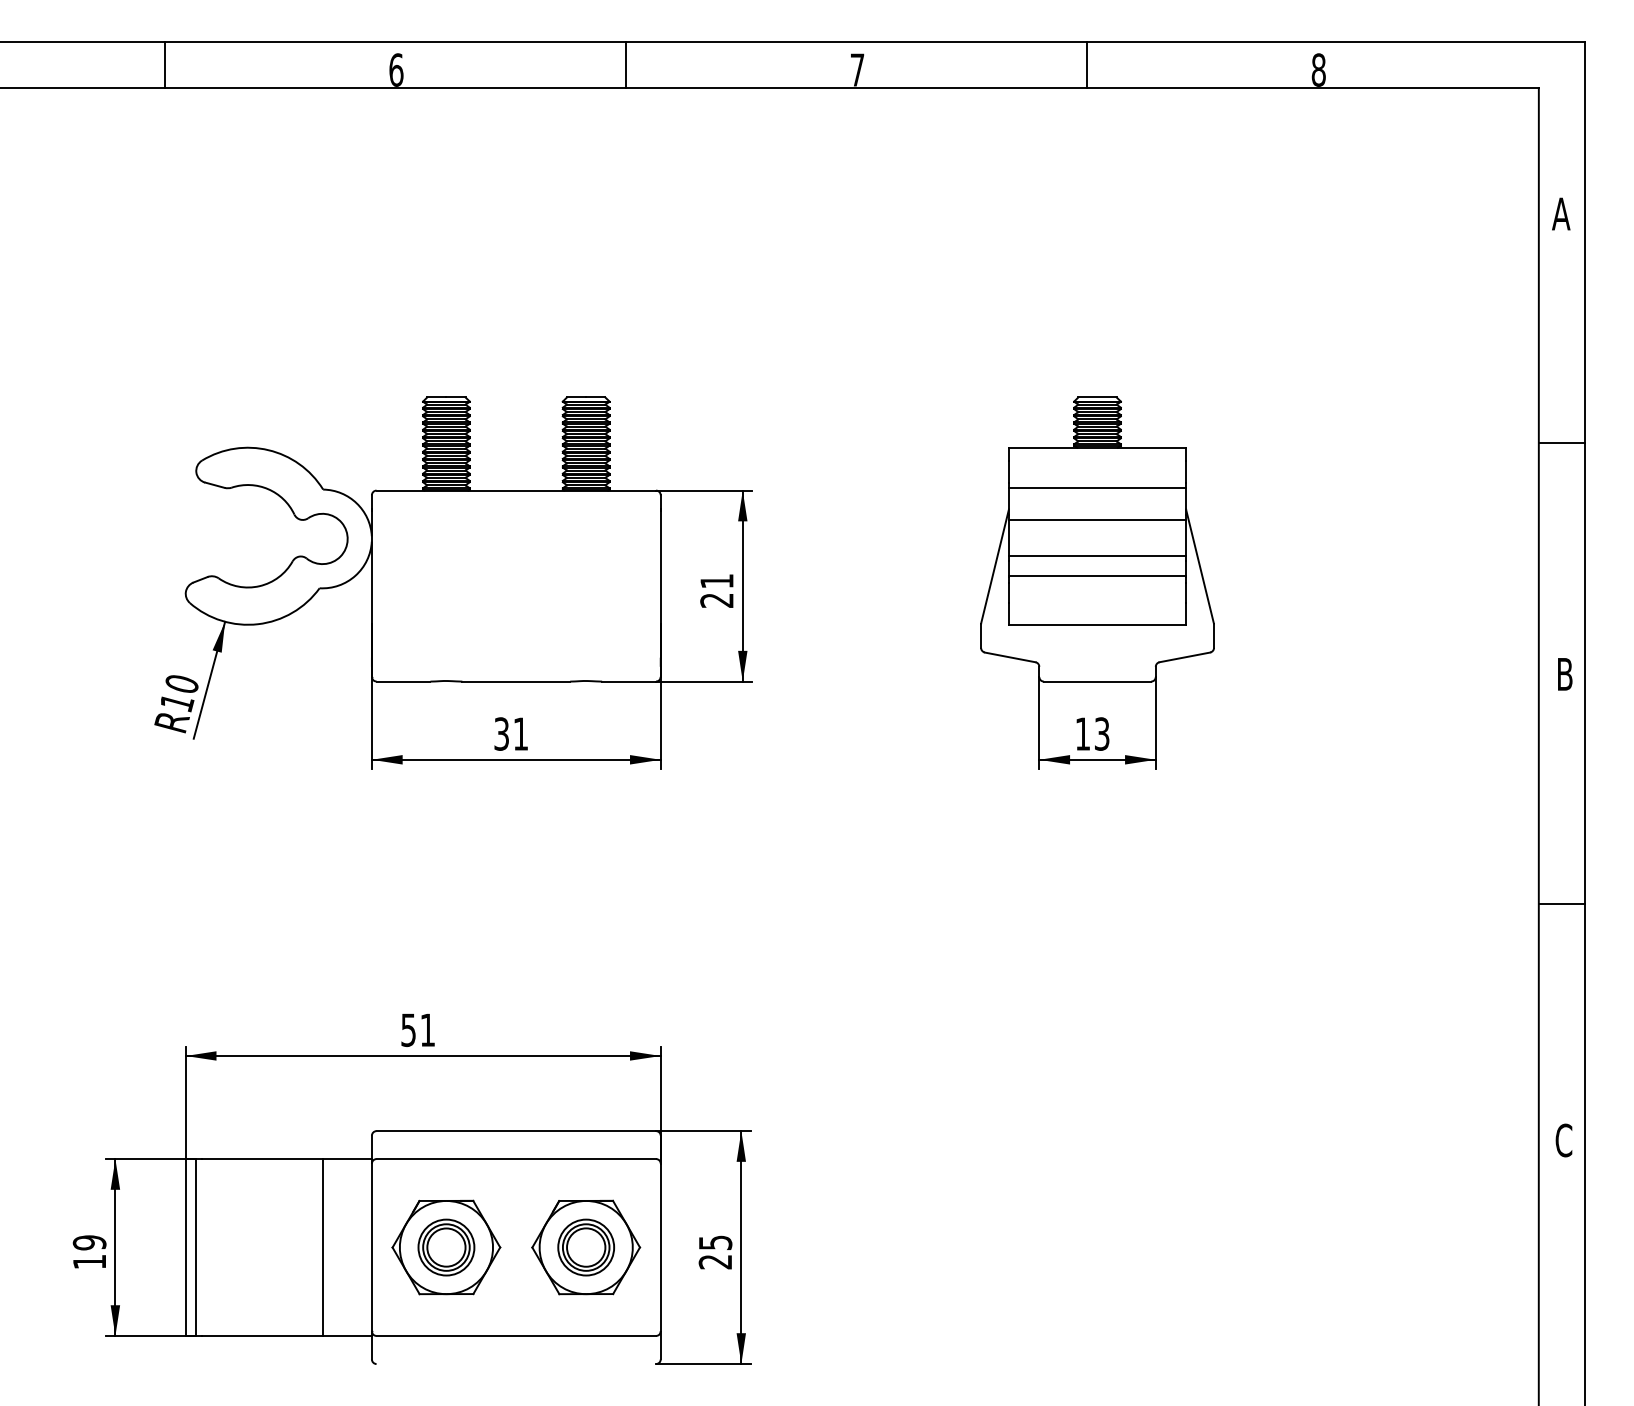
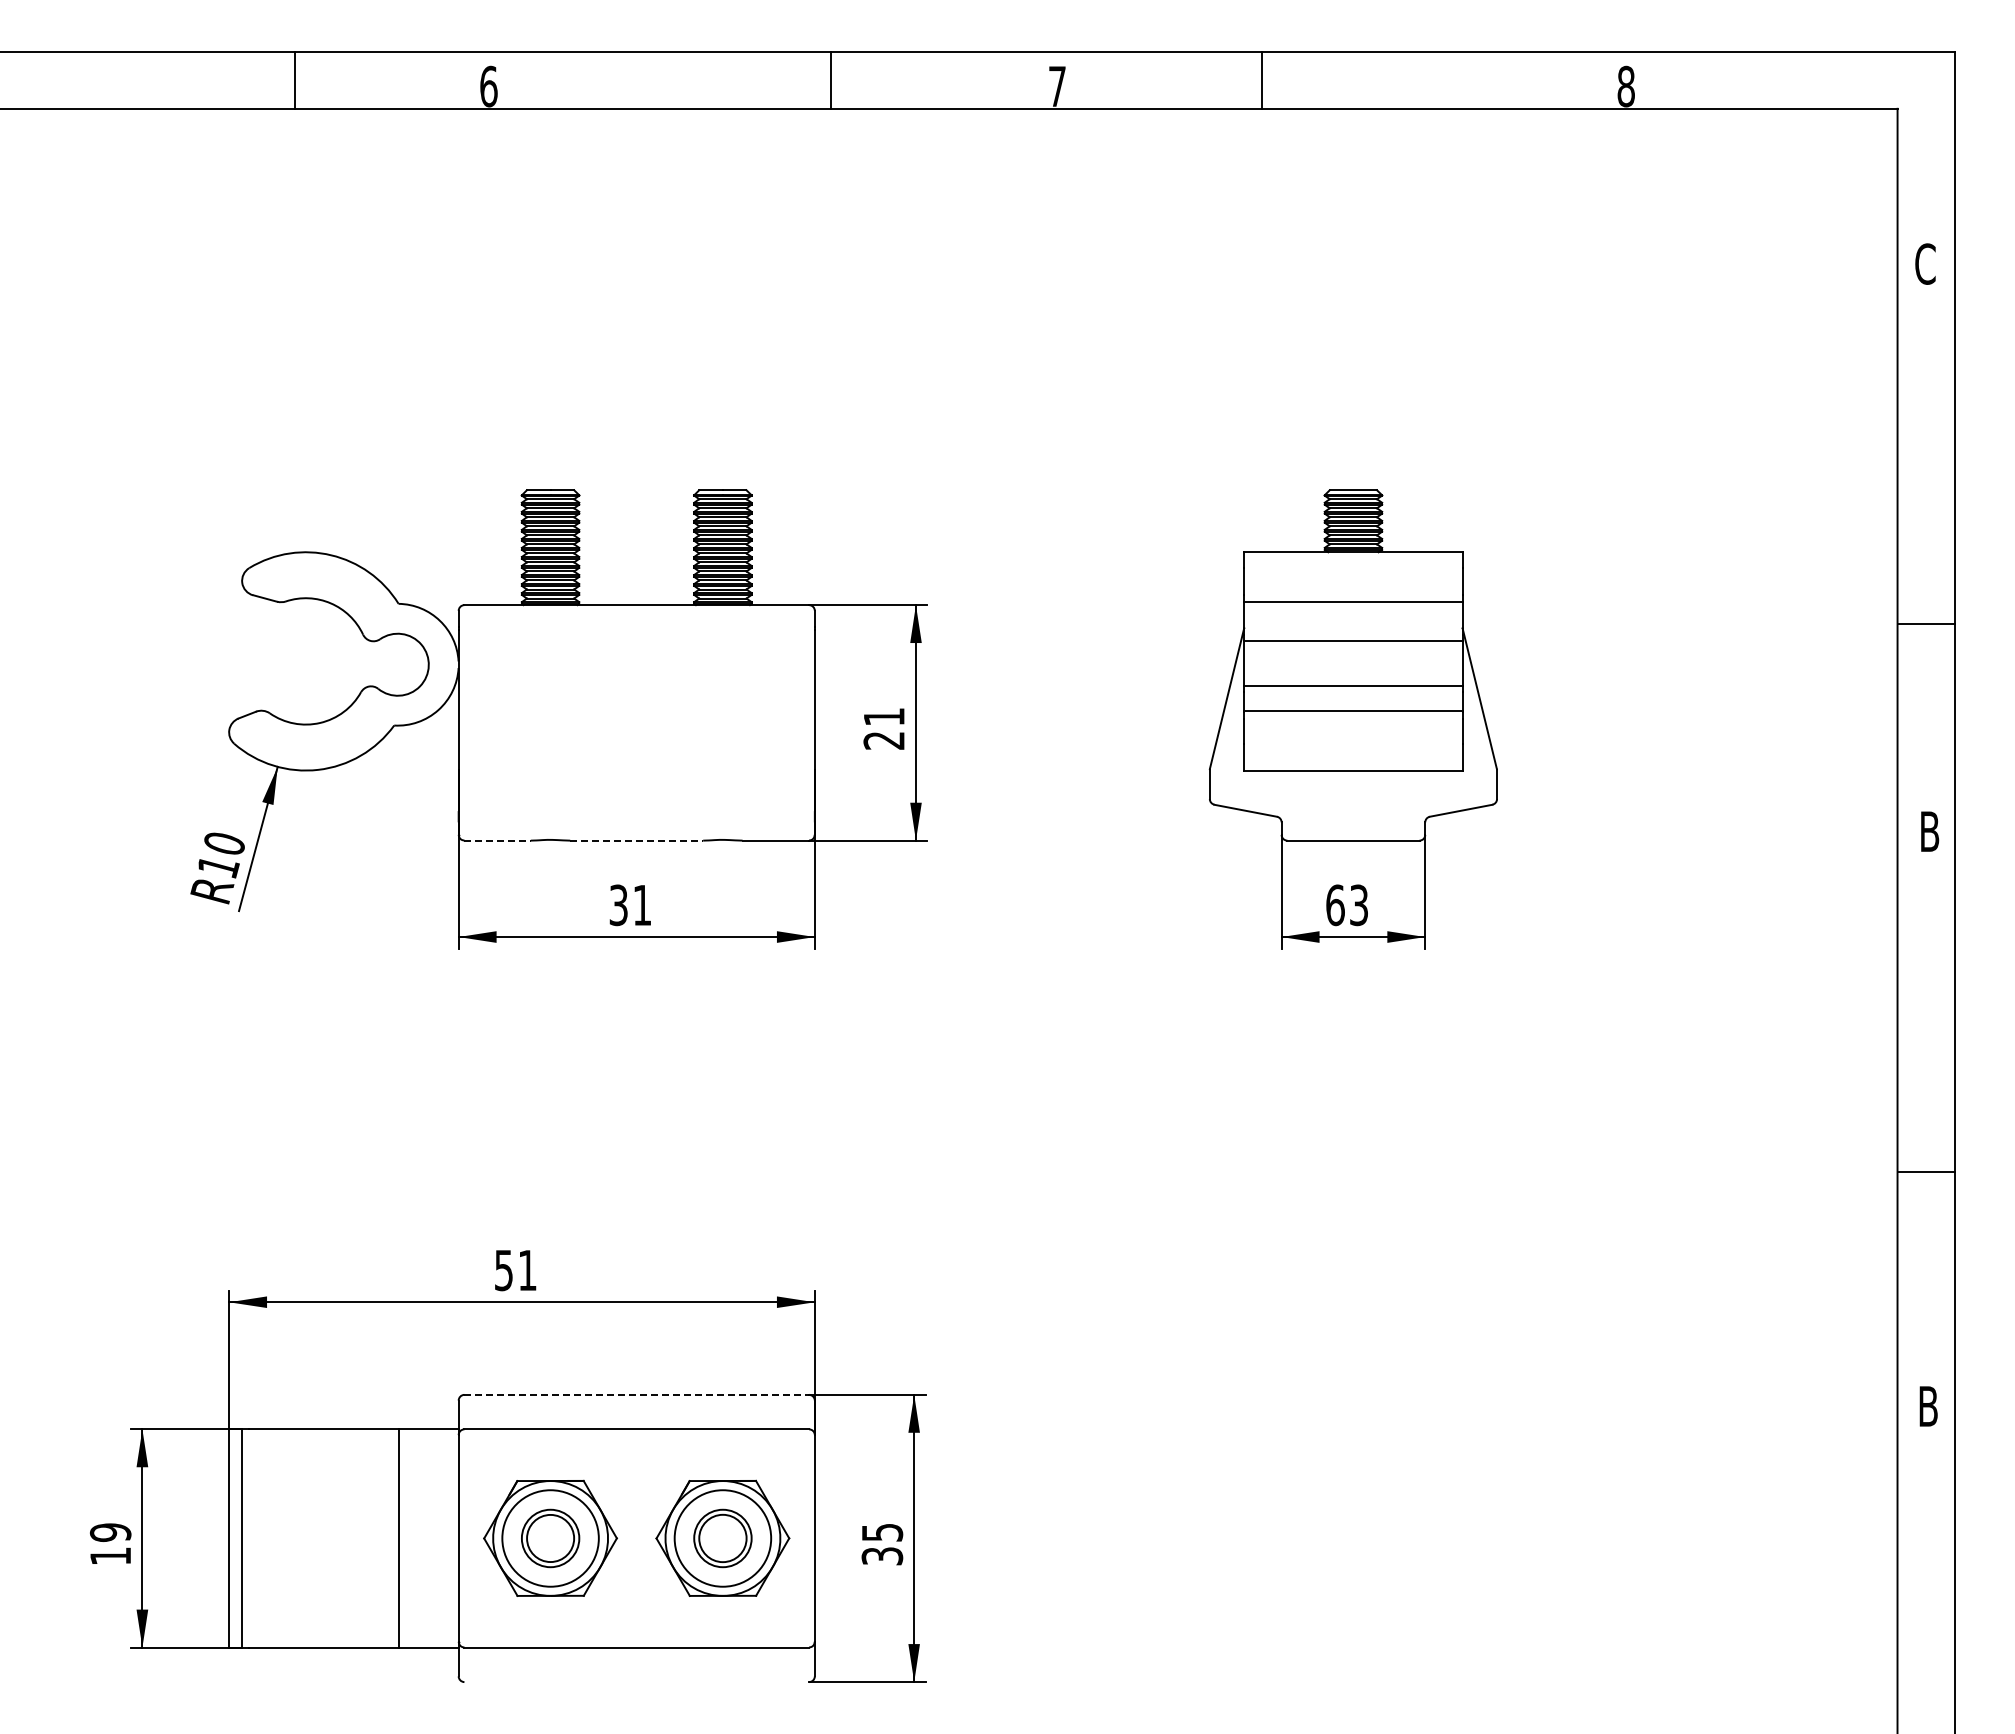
line: (164, 64) -> (294, 79), moved
line: (625, 64) -> (830, 79), moved
line: (1087, 64) -> (1262, 79), moved
text: (1560, 213) -> (1924, 263), A -> C
line: (1561, 443) -> (1925, 623), moved
line: (404, 681) -> (498, 840), solid -> dashed
line: (516, 681) -> (637, 840), solid -> dashed
text: (1083, 734) -> (1335, 905), 13 -> 63
line: (1561, 904) -> (1925, 1172), moved
line: (516, 1130) -> (637, 1394), solid -> dashed
text: (1563, 1140) -> (1928, 1406), C -> B
circle: (446, 1247) -> (550, 1538), size x1.4
circle: (585, 1247) -> (722, 1538), size x1.4
text: (715, 1262) -> (882, 1556), 25 -> 35

